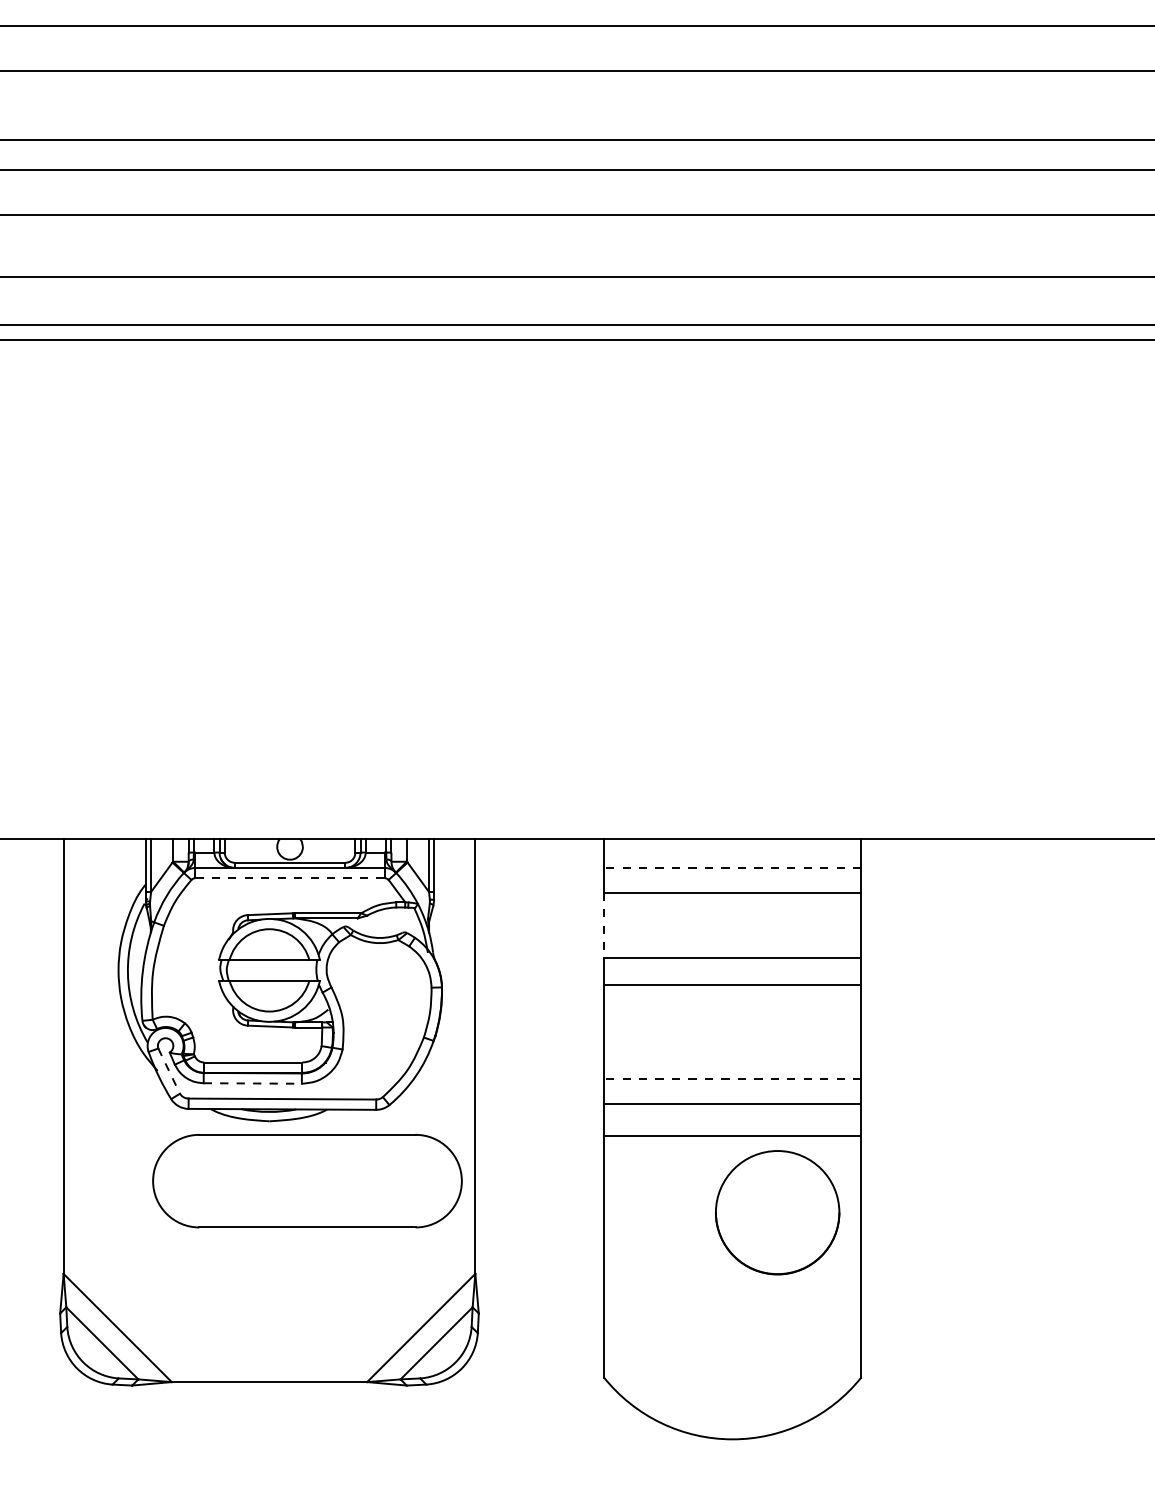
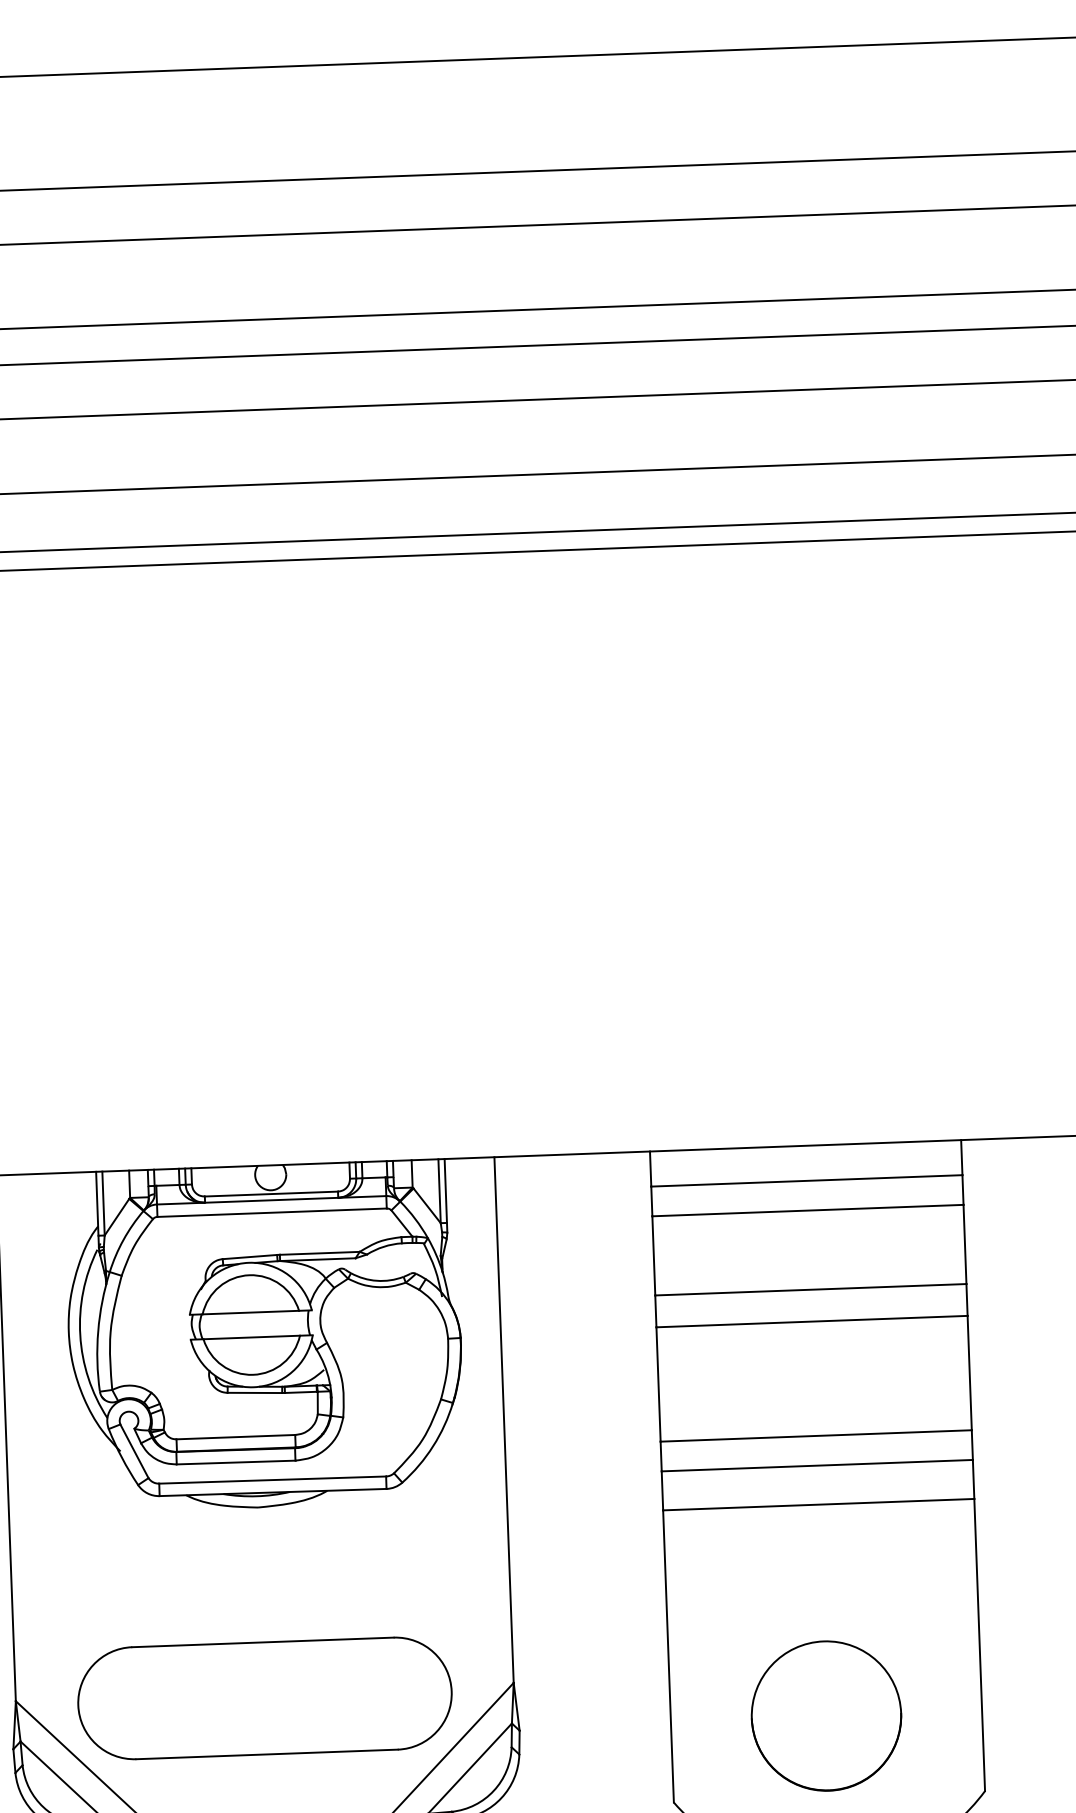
line: (732, 868) -> (806, 1181), dashed -> solid
line: (290, 878) -> (272, 1212), dashed -> solid
line: (603, 925) -> (653, 1255), dashed -> solid
line: (169, 1071) -> (134, 1451), dashed -> solid
line: (732, 1079) -> (816, 1436), dashed -> solid
line: (253, 1083) -> (236, 1462), dashed -> solid
part: (307, 1181) -> (265, 1698), moved
circle: (777, 1212) -> (826, 1715), moved

